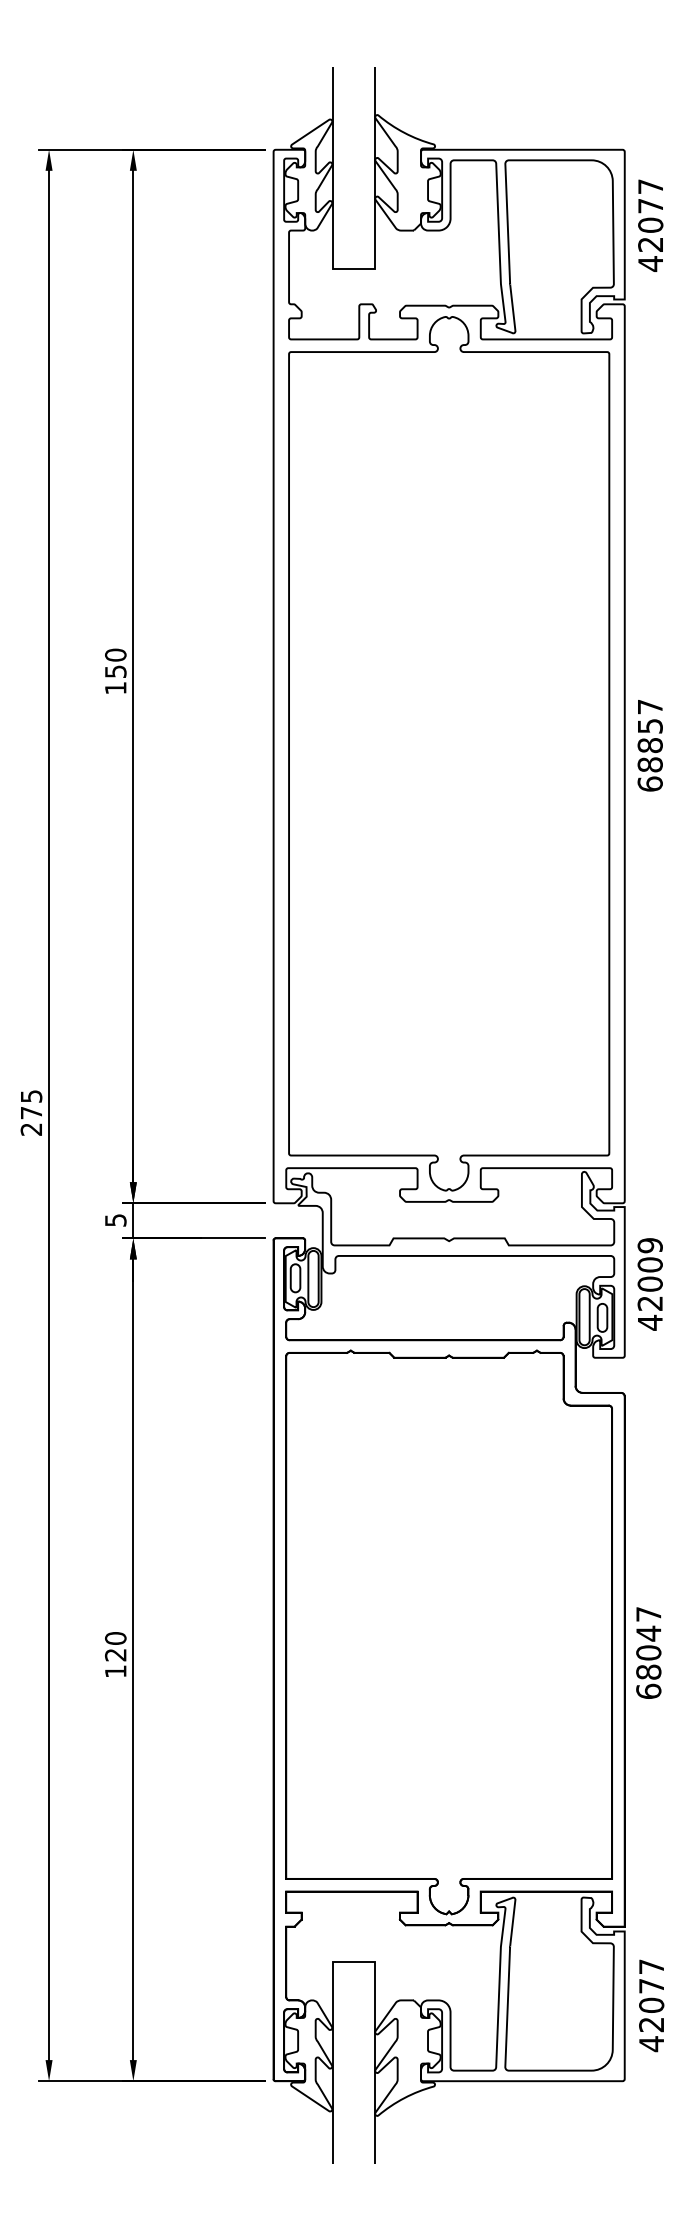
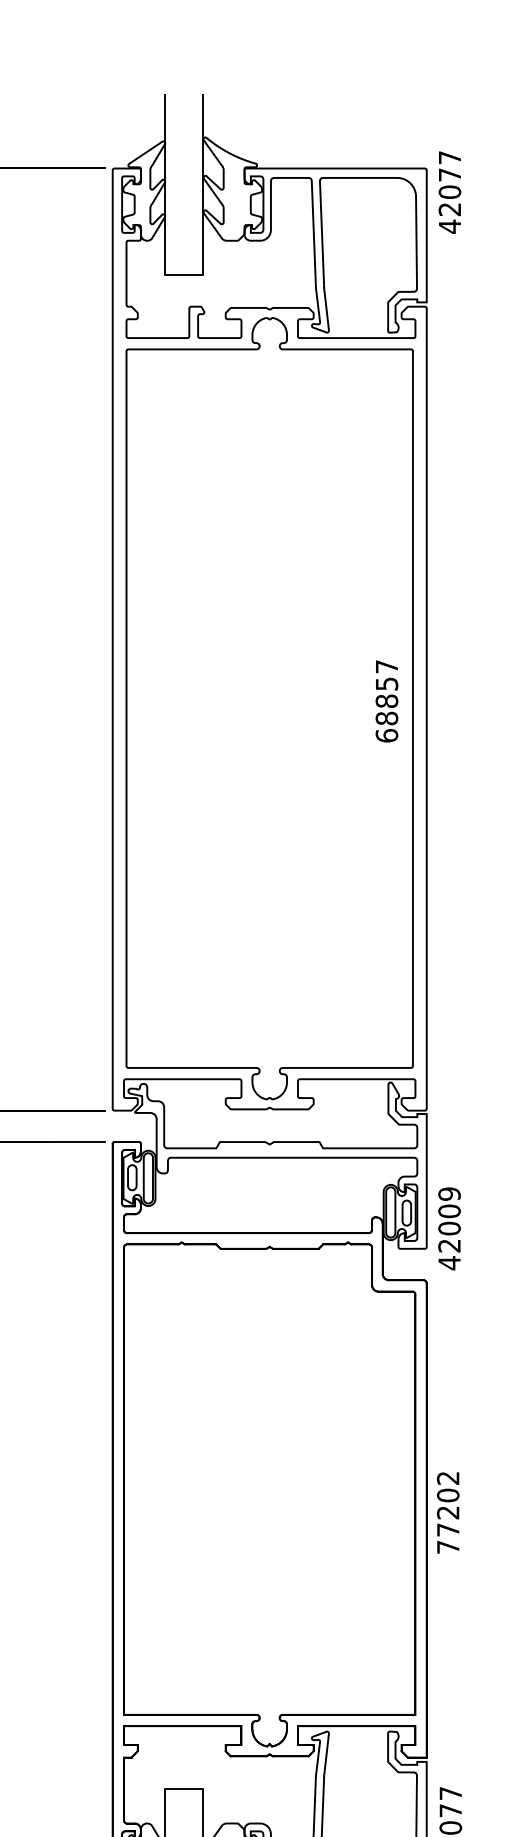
text: (650, 225) -> (449, 192), moved
text: (649, 745) -> (386, 701), moved
text: (649, 1284) -> (448, 1228), moved
text: (648, 1652) -> (447, 1512), 68047 -> 77202

